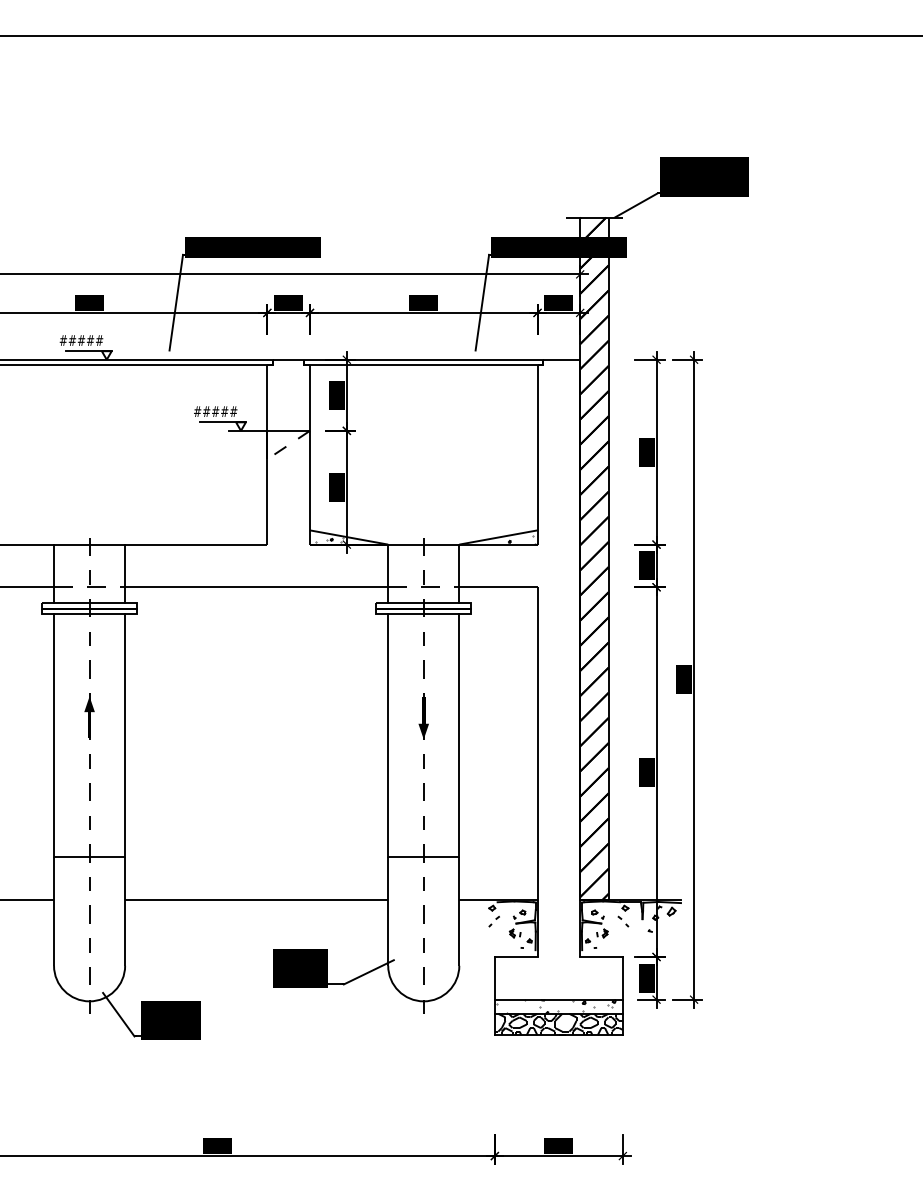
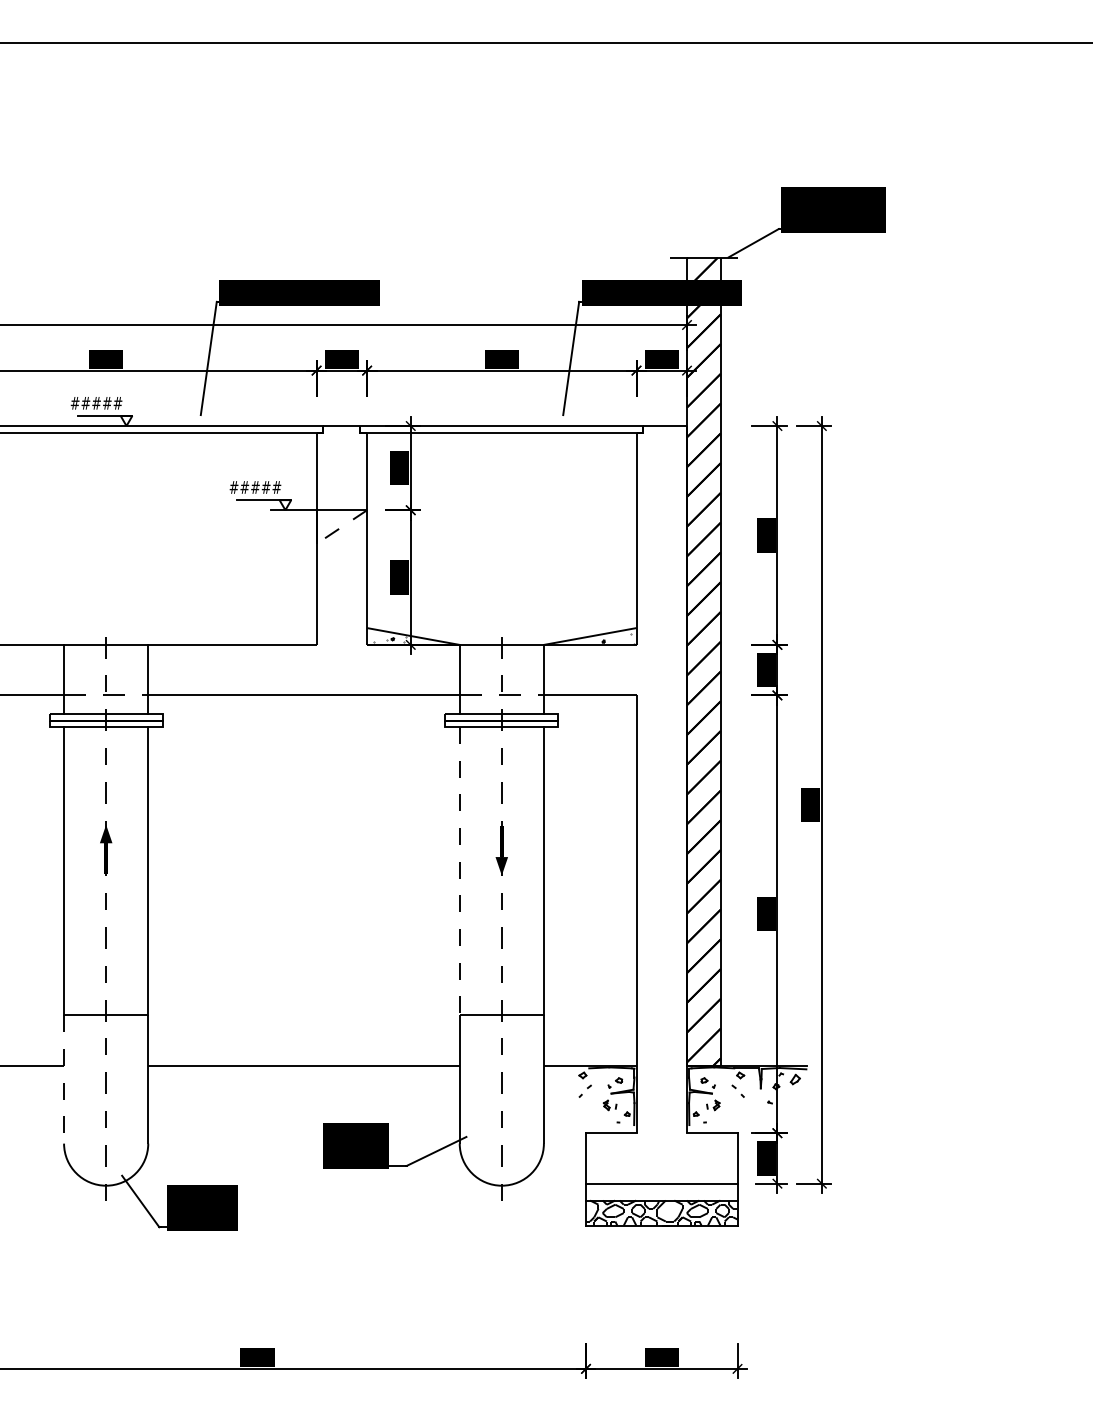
line: (388, 735) -> (459, 871), solid -> dashed
line: (54, 911) -> (64, 1079), solid -> dashed
hatch: (556, 1006) -> (658, 1191), removed

